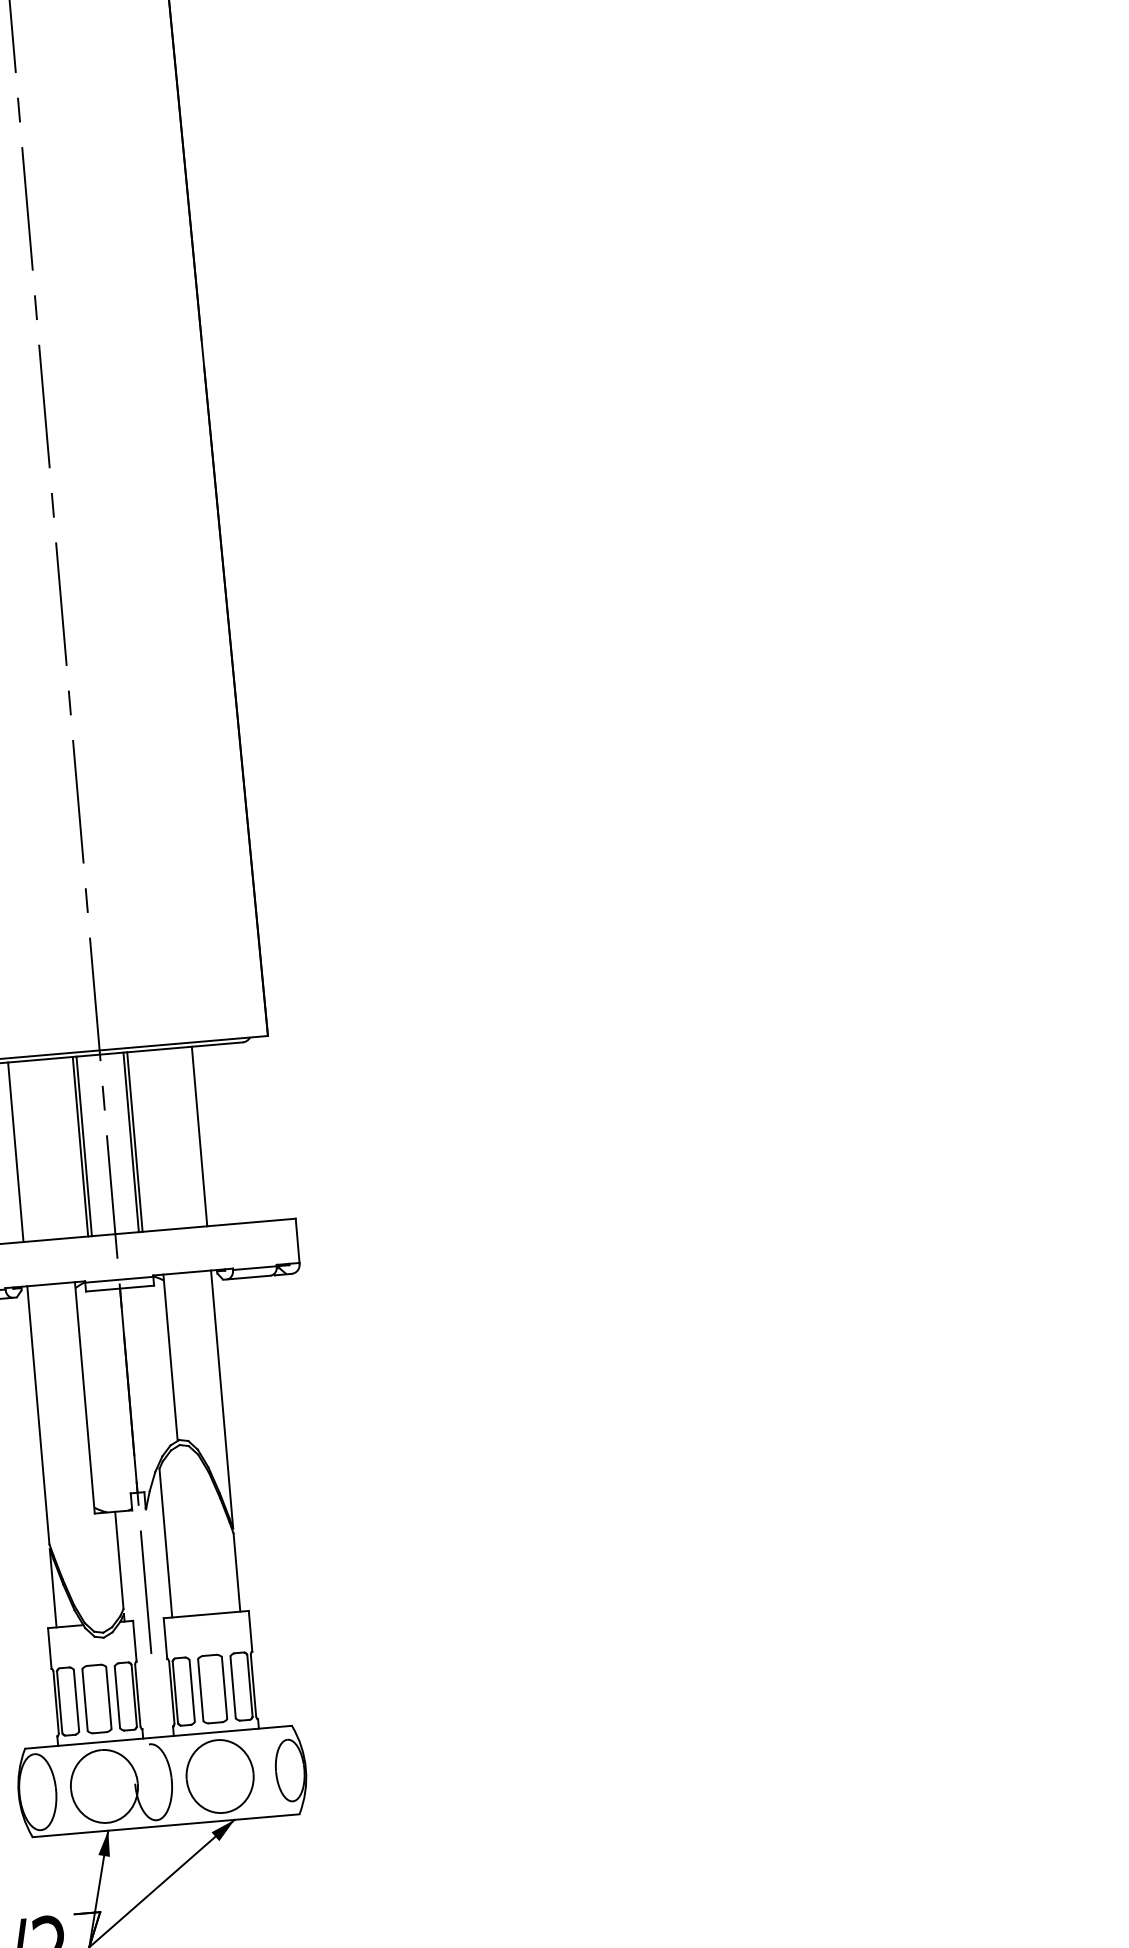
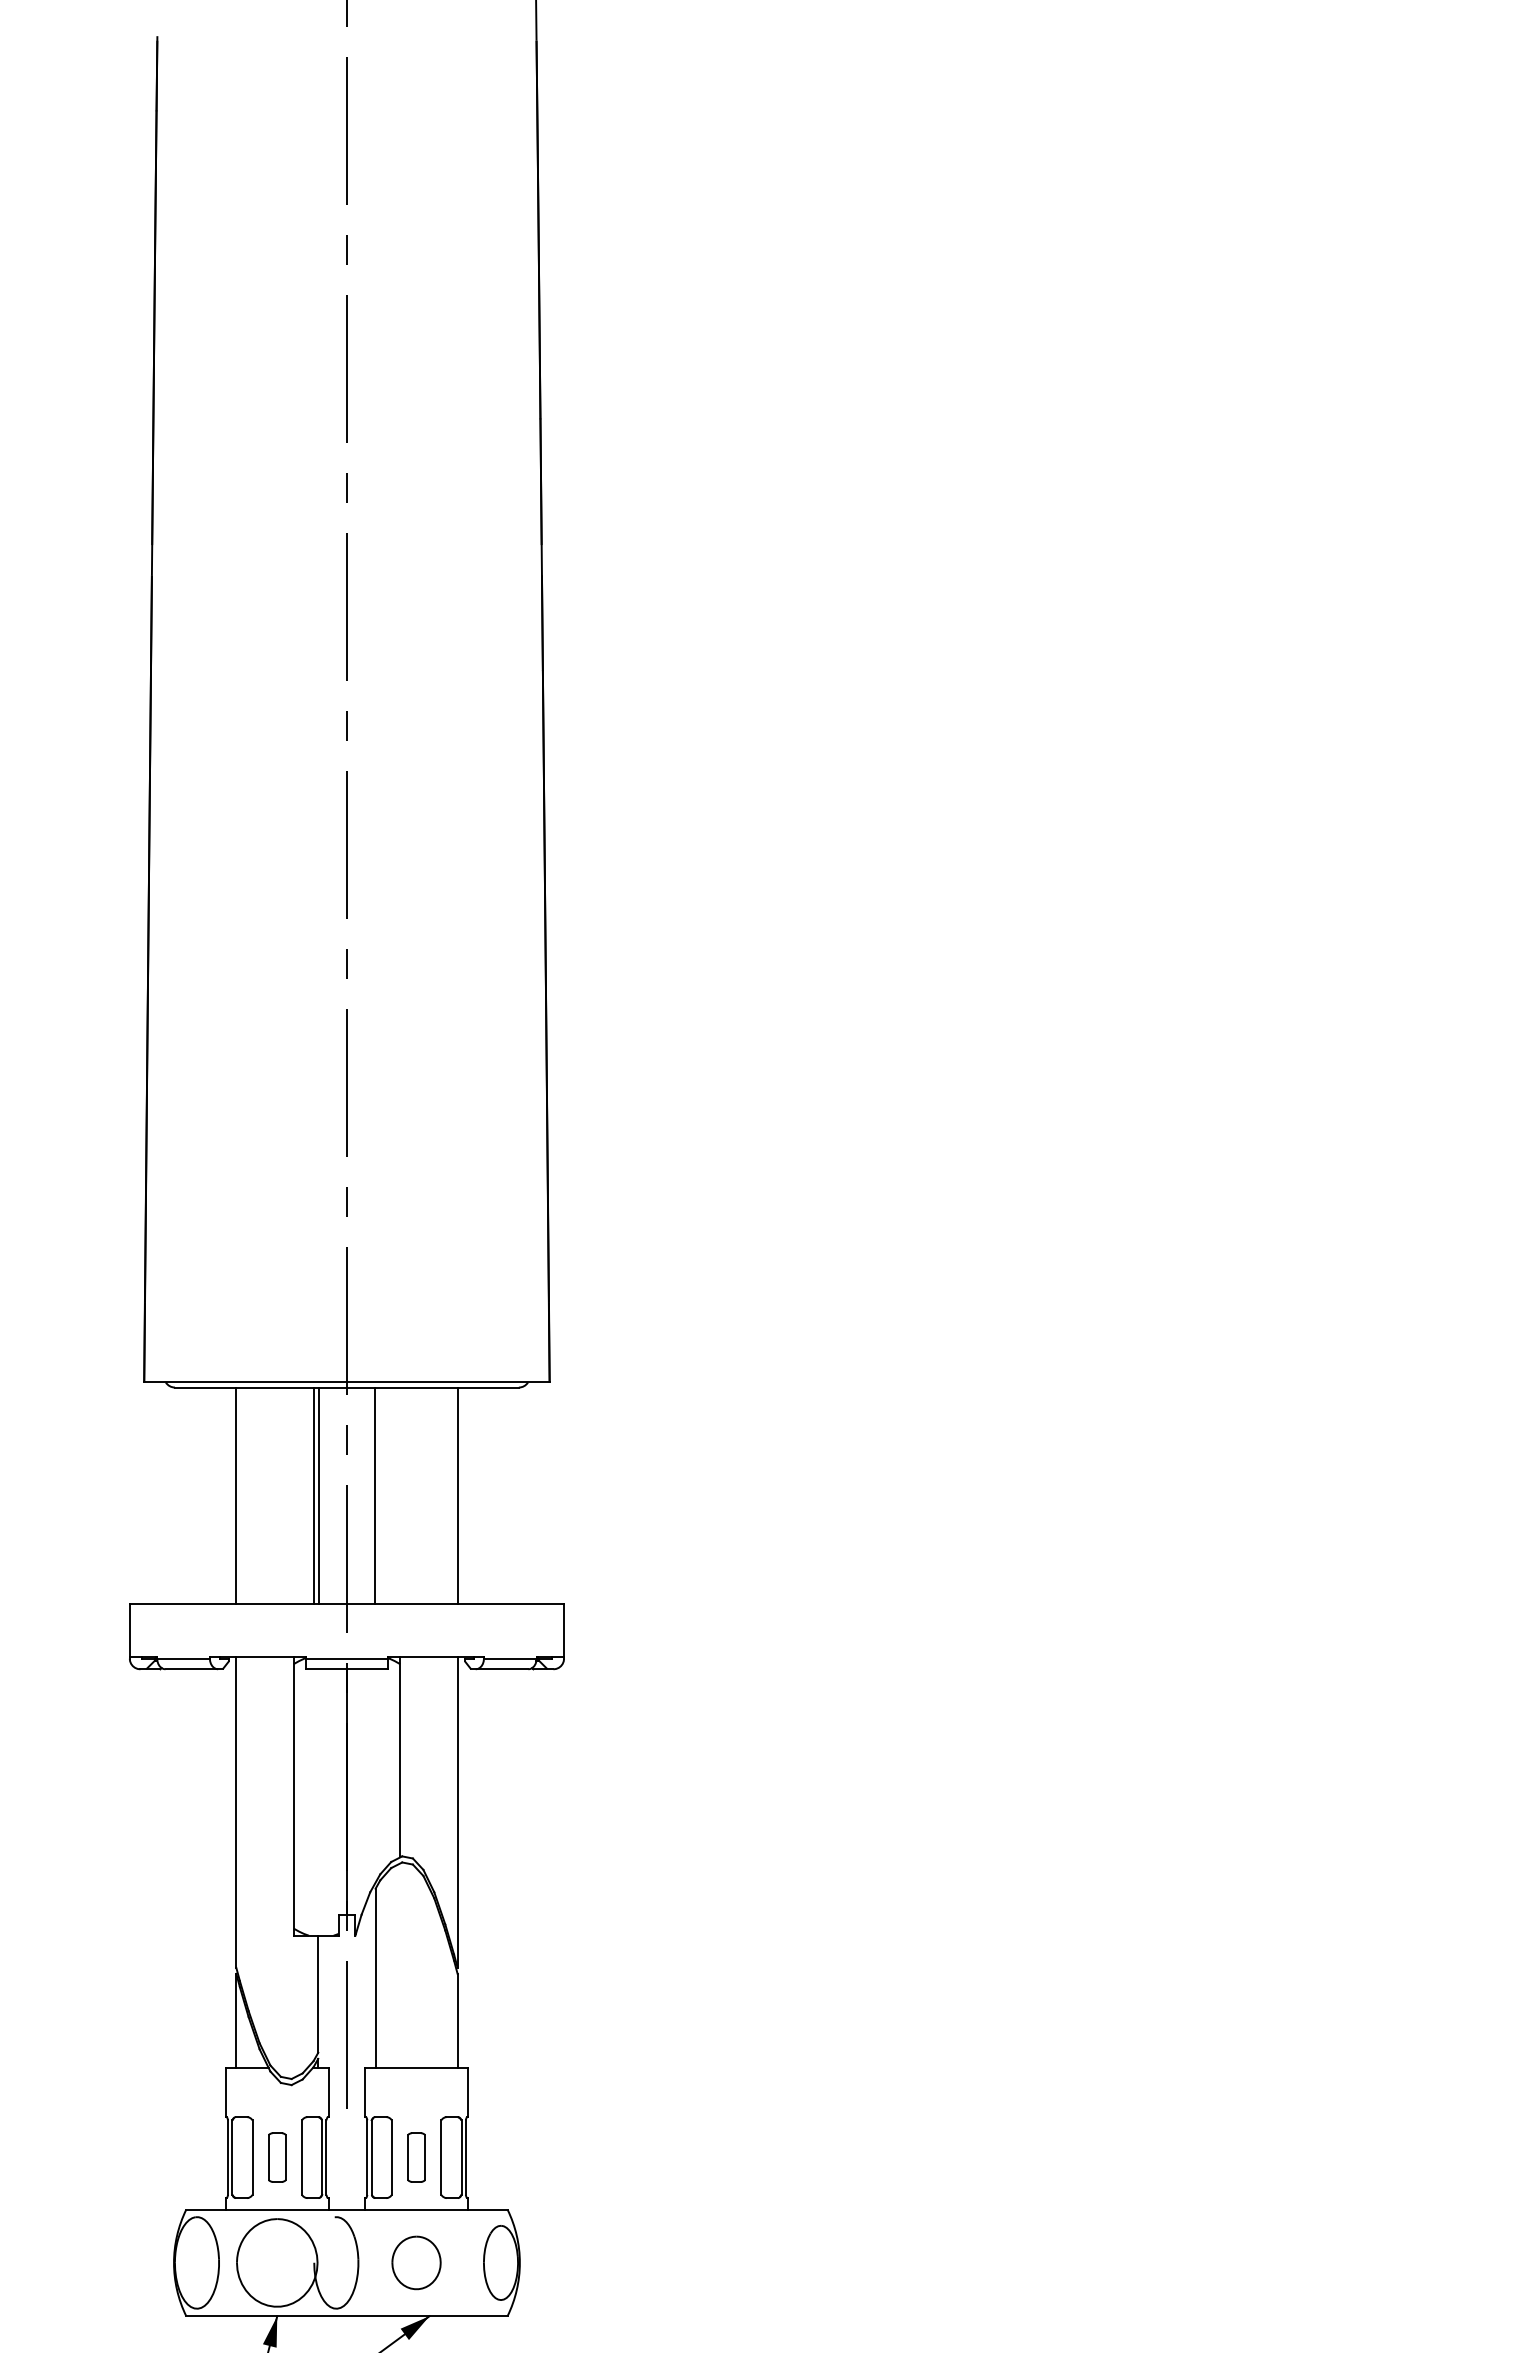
line: (134, 1141) -> (379, 1495), removed
part: (212, 1689) -> (416, 2157), size x0.6
part: (97, 1698) -> (277, 2157), size x0.6
part: (220, 1776) -> (416, 2262), size x0.6

